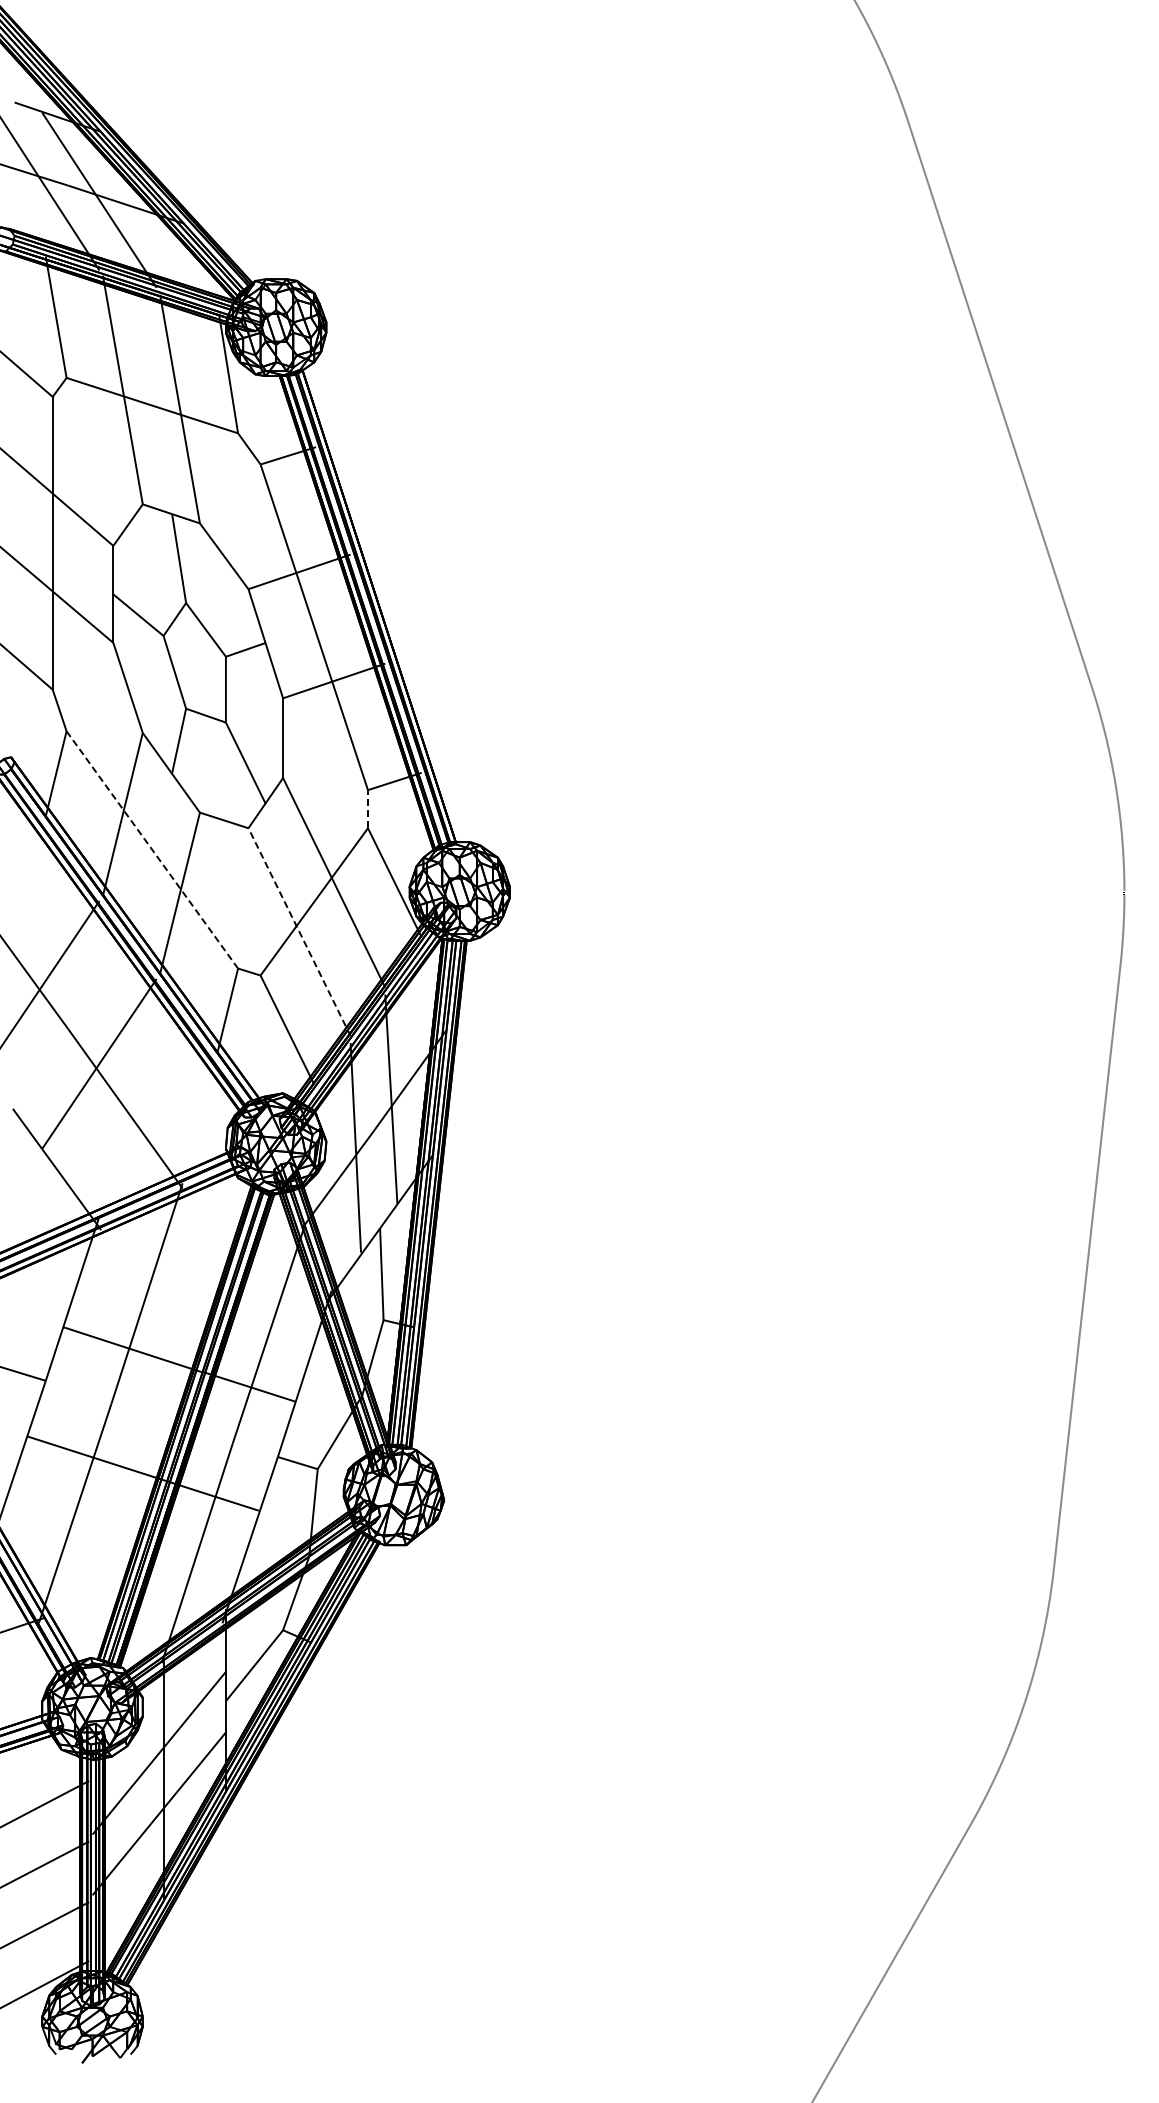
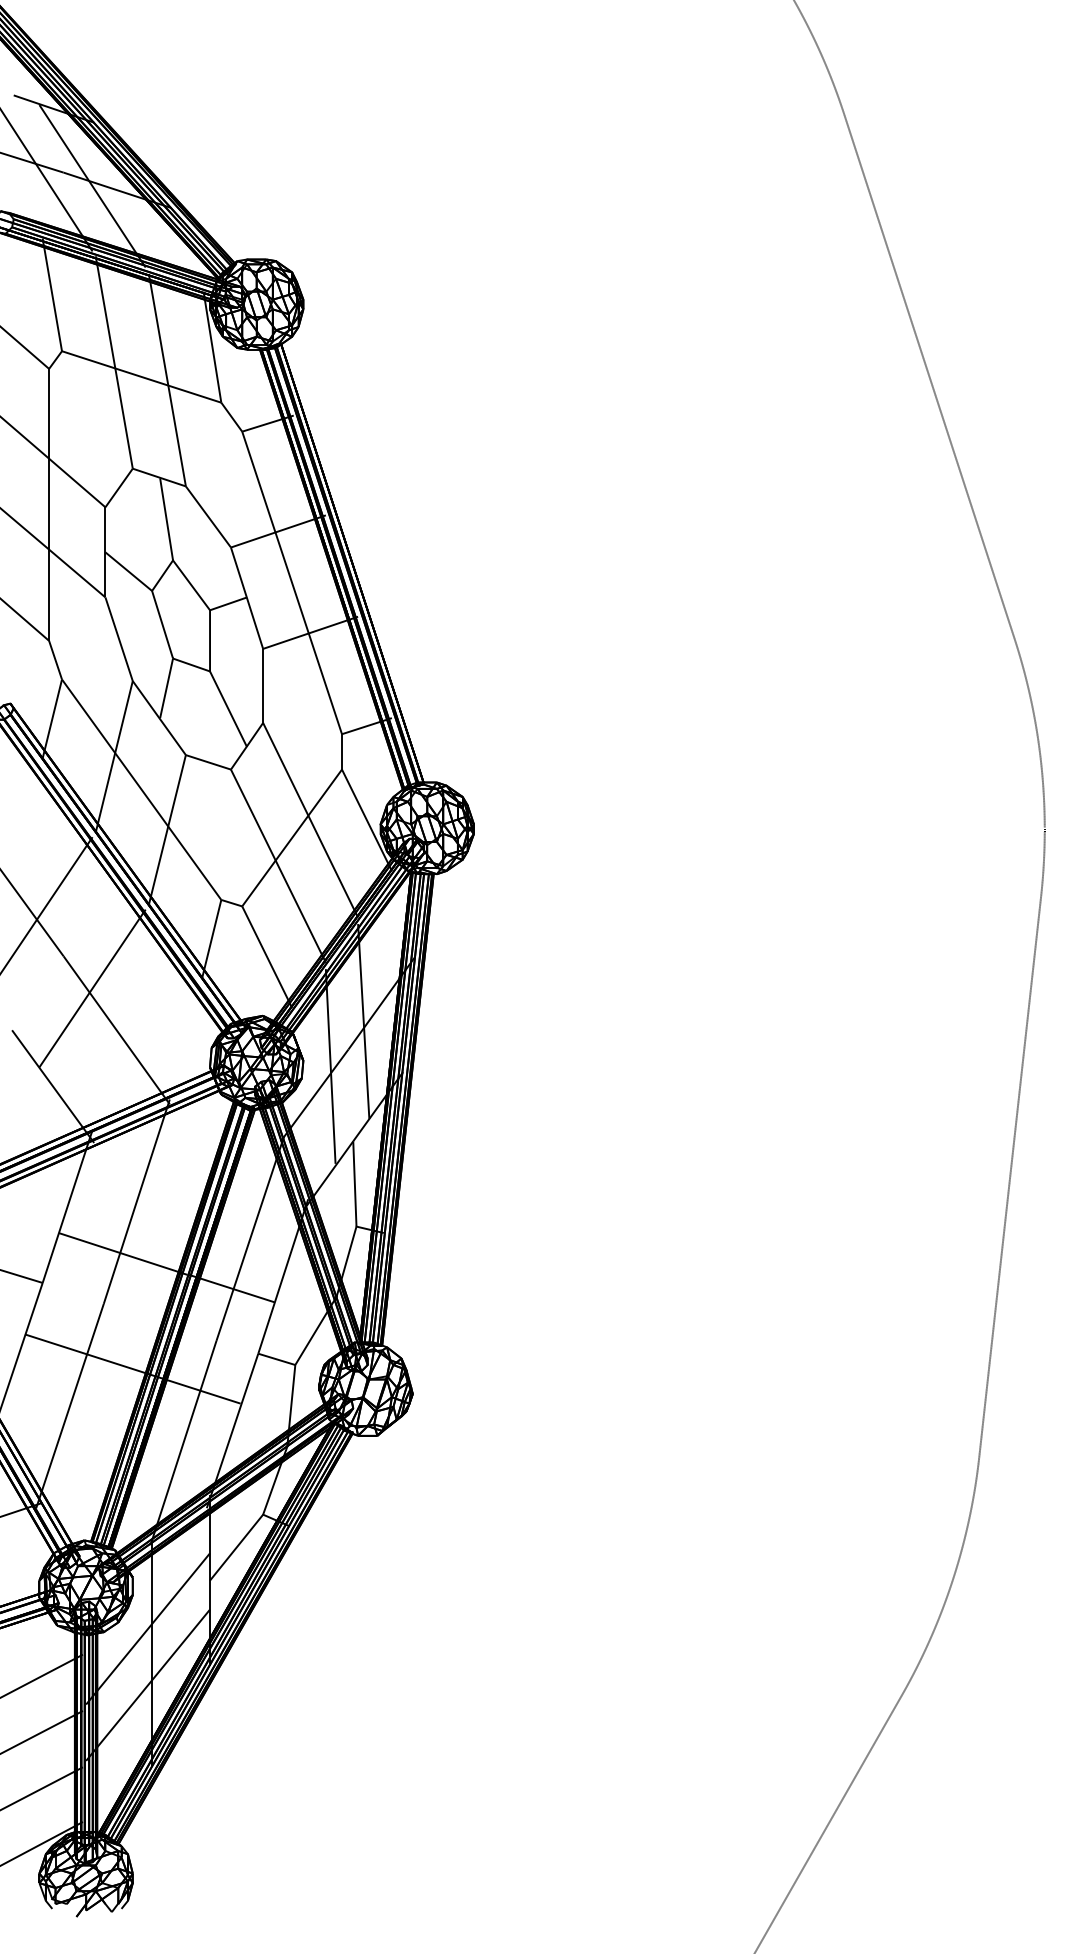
line: (367, 808) -> (341, 751), dashed -> solid
line: (152, 850) -> (141, 790), dashed -> solid
line: (299, 932) -> (278, 866), dashed -> solid

